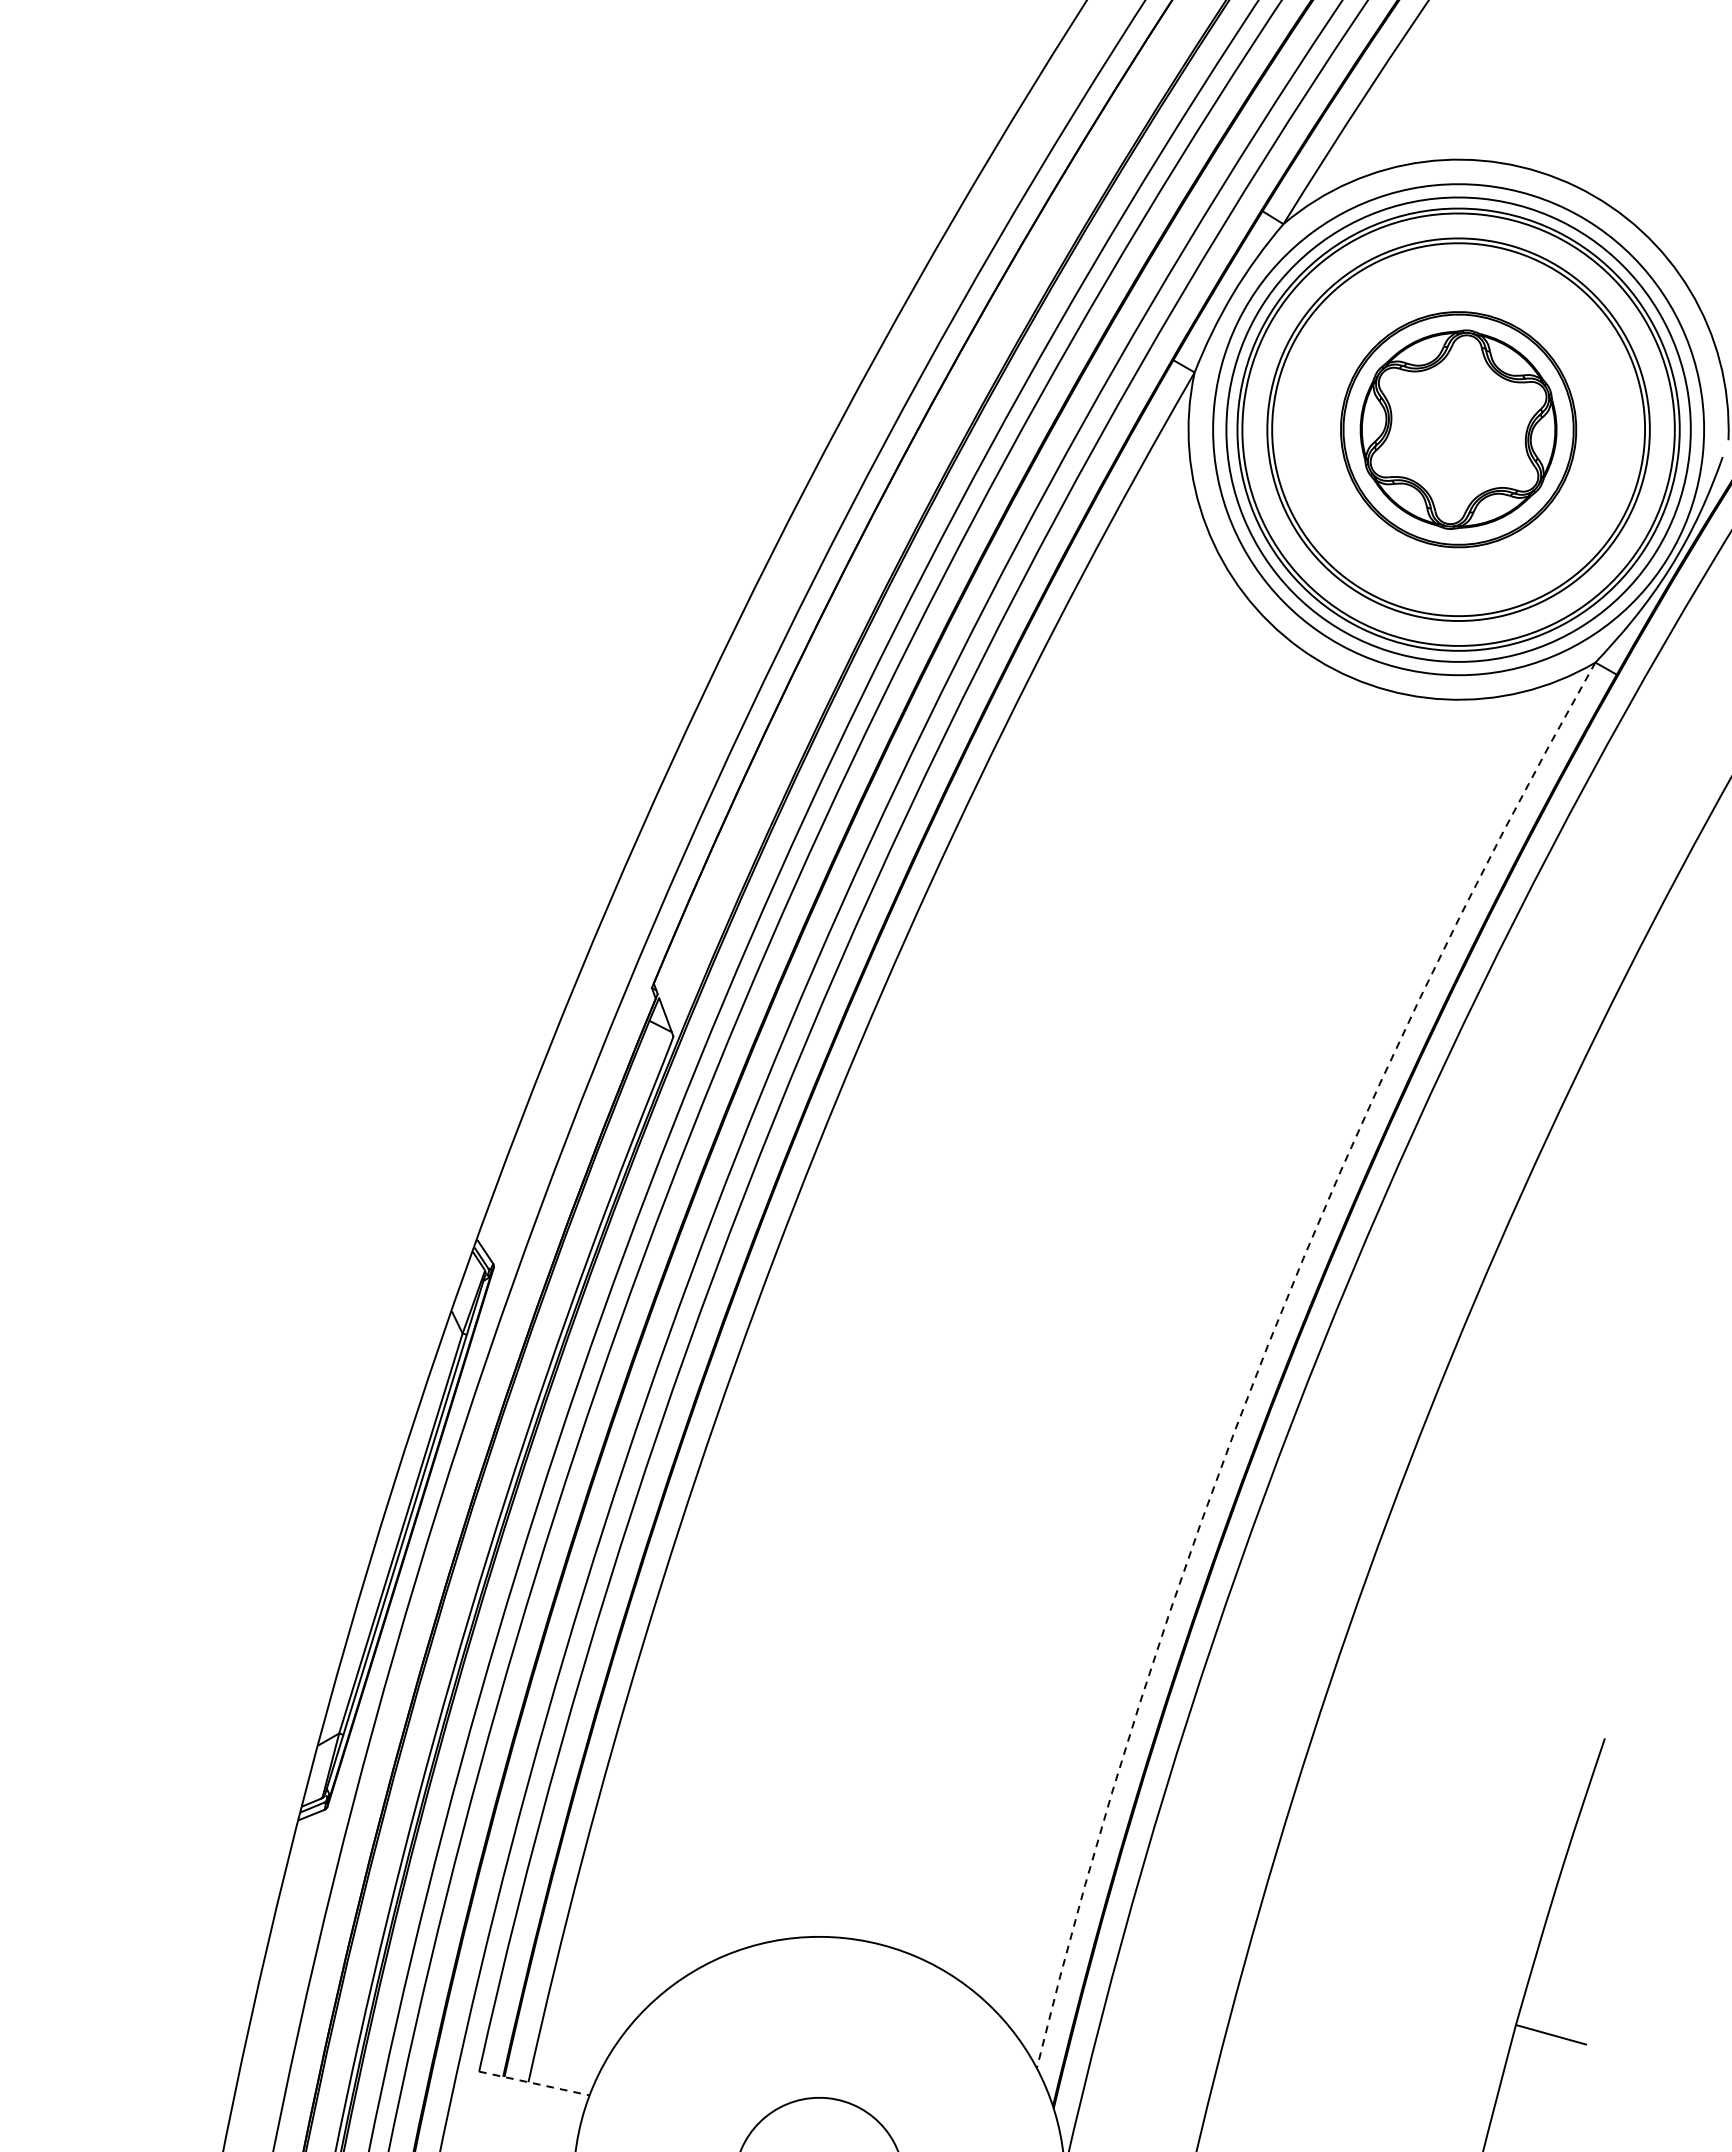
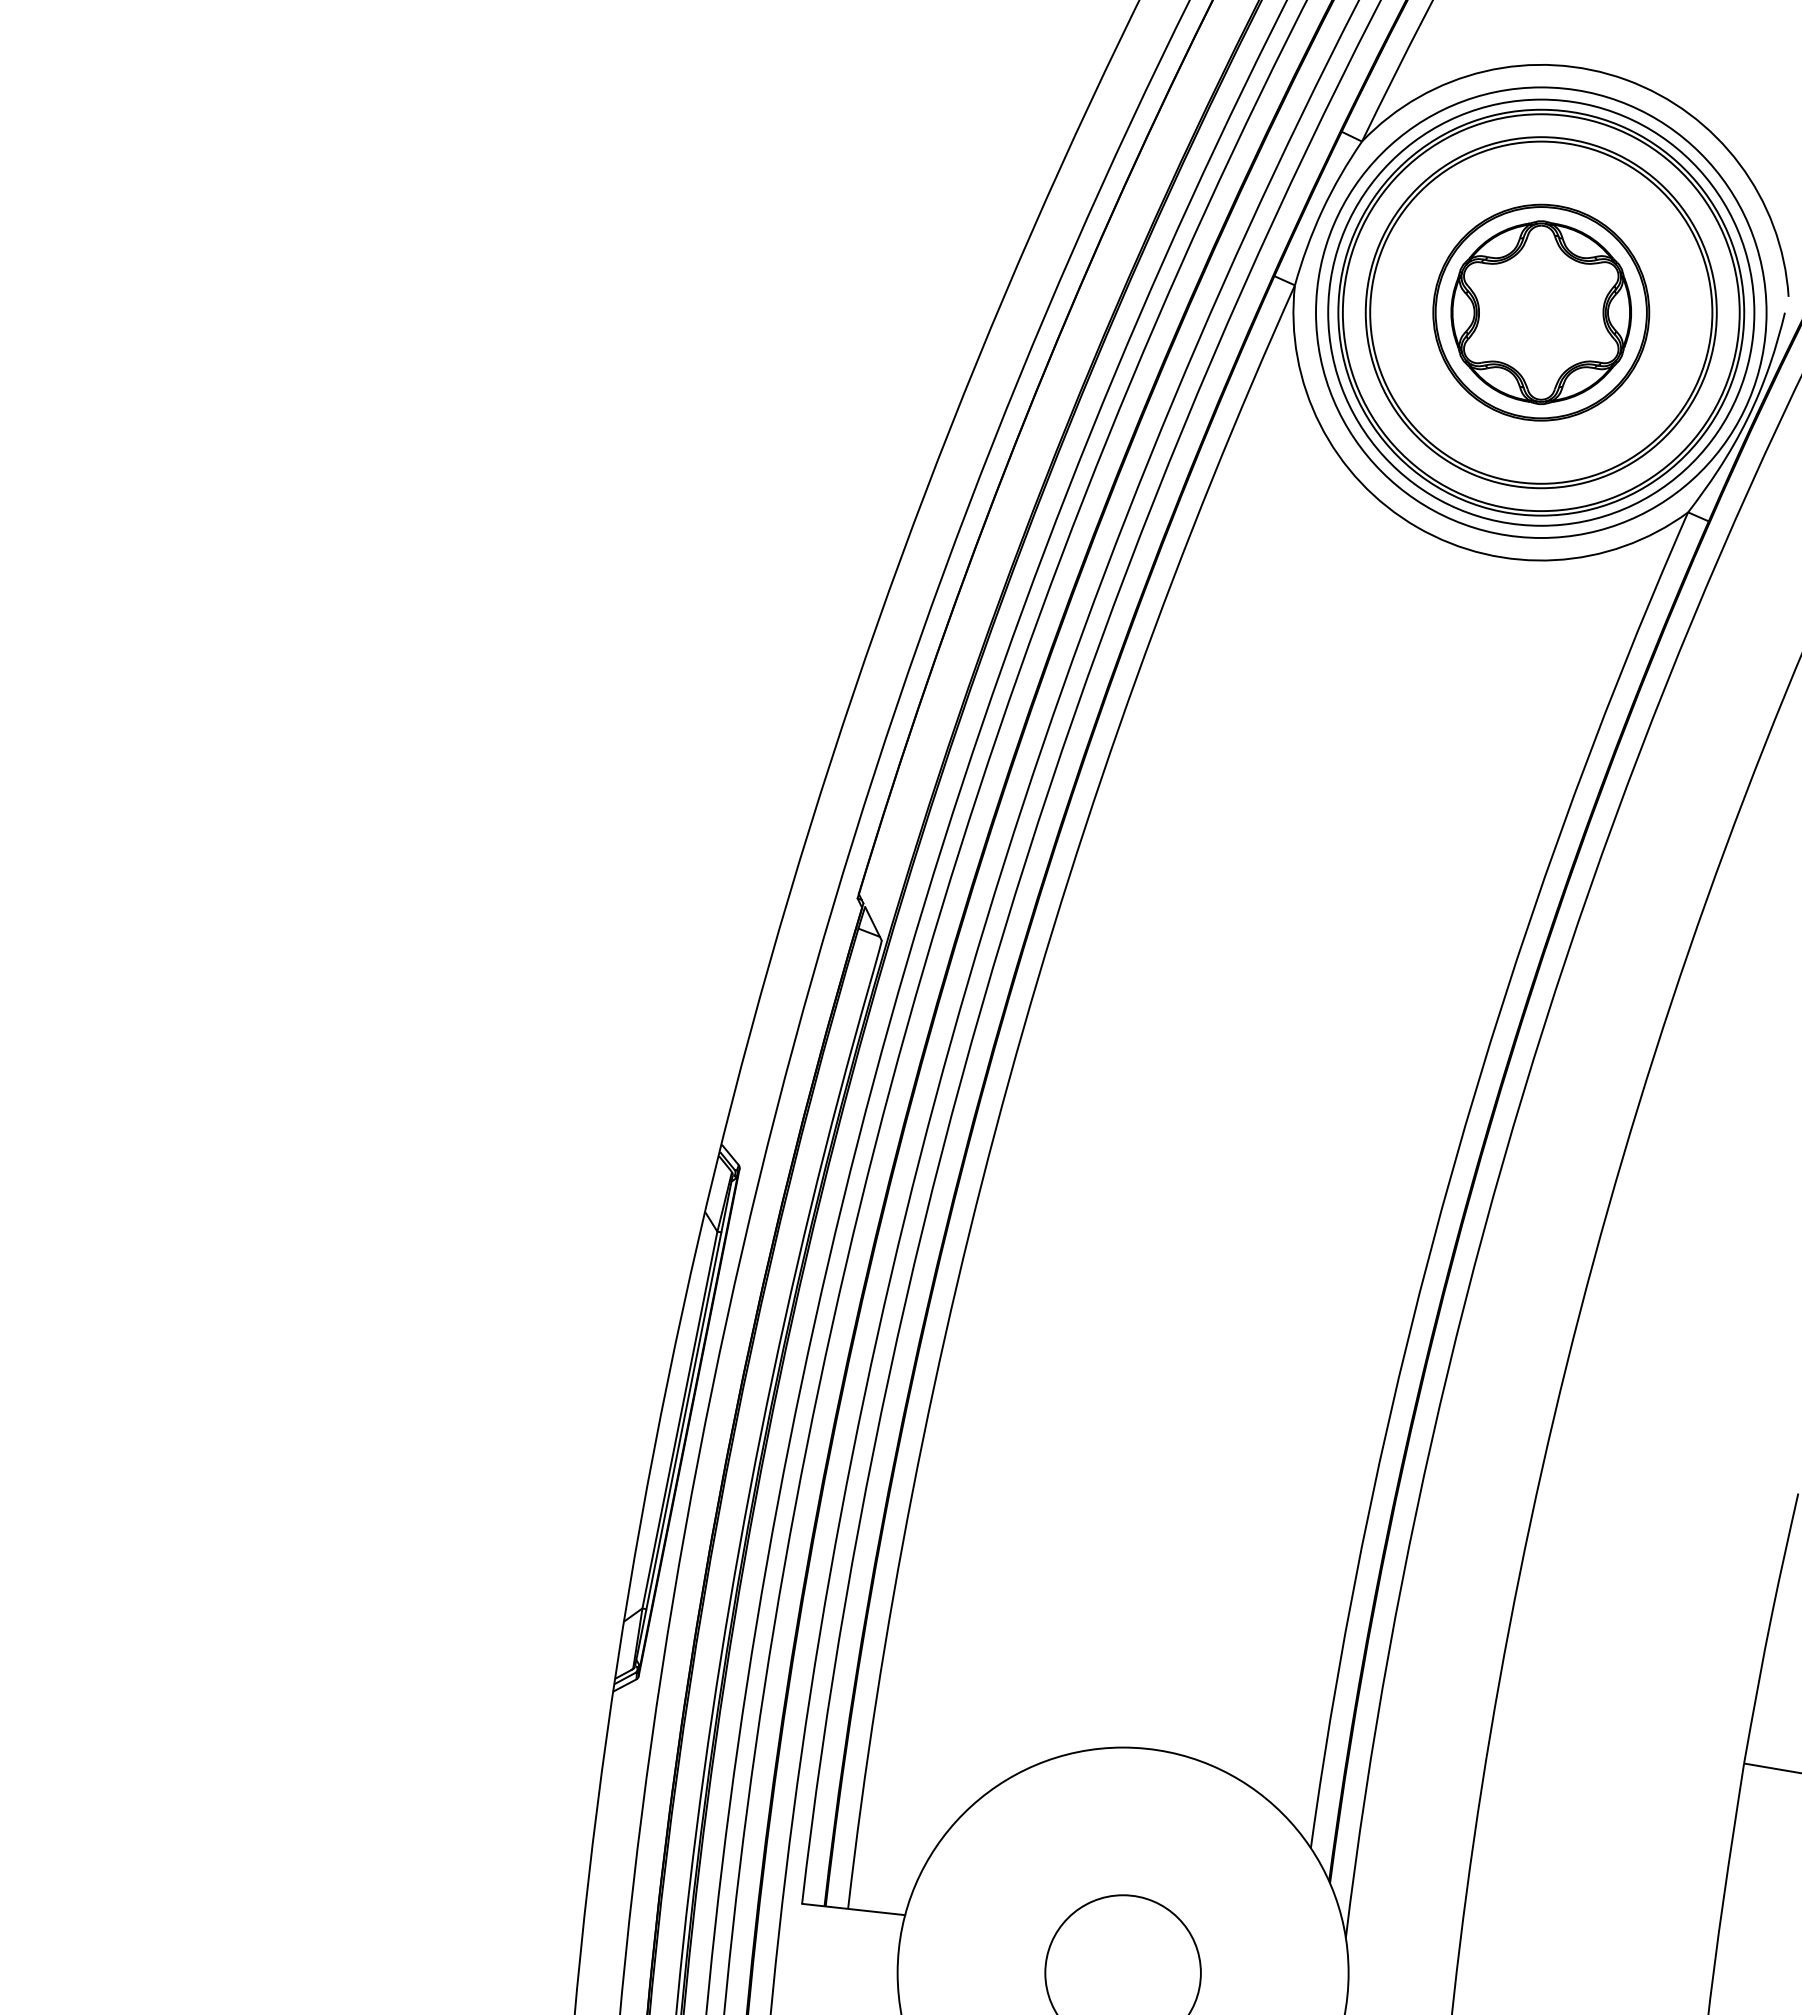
arc: (1267, 1346) -> (1453, 1167), dashed -> solid
line: (534, 2083) -> (853, 1909), dashed -> solid

